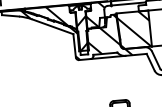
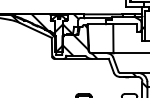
hatch: (134, 29) -> (100, 38), removed

